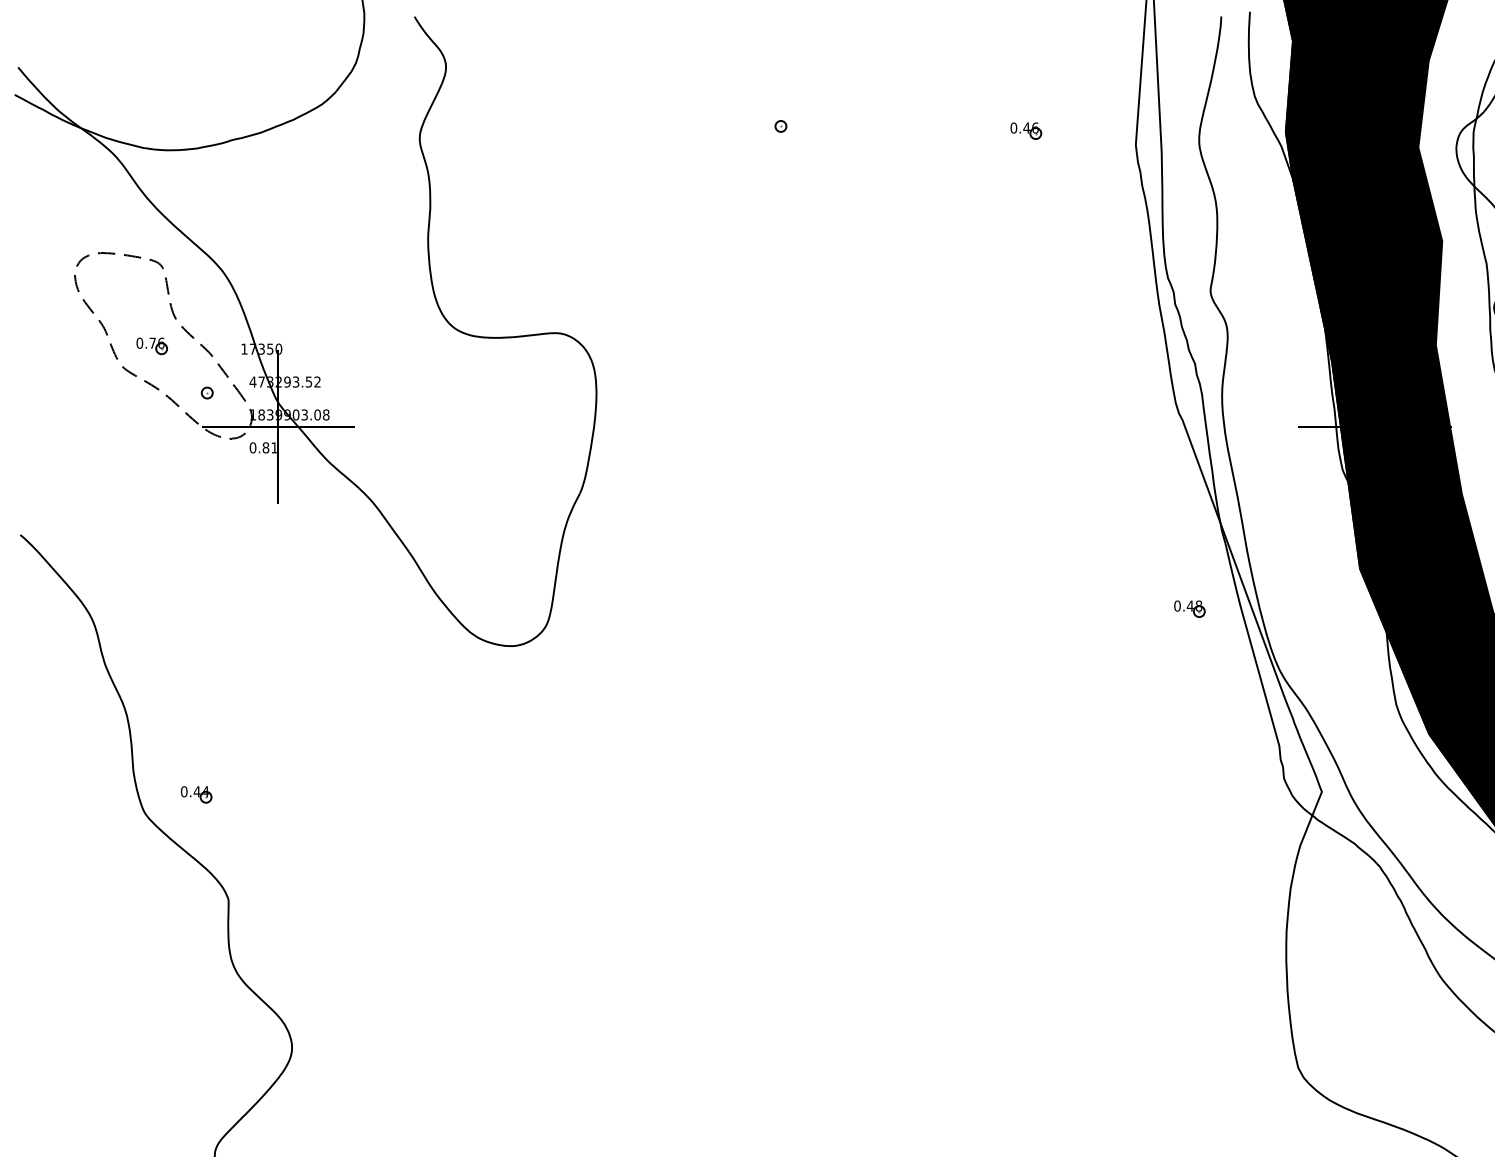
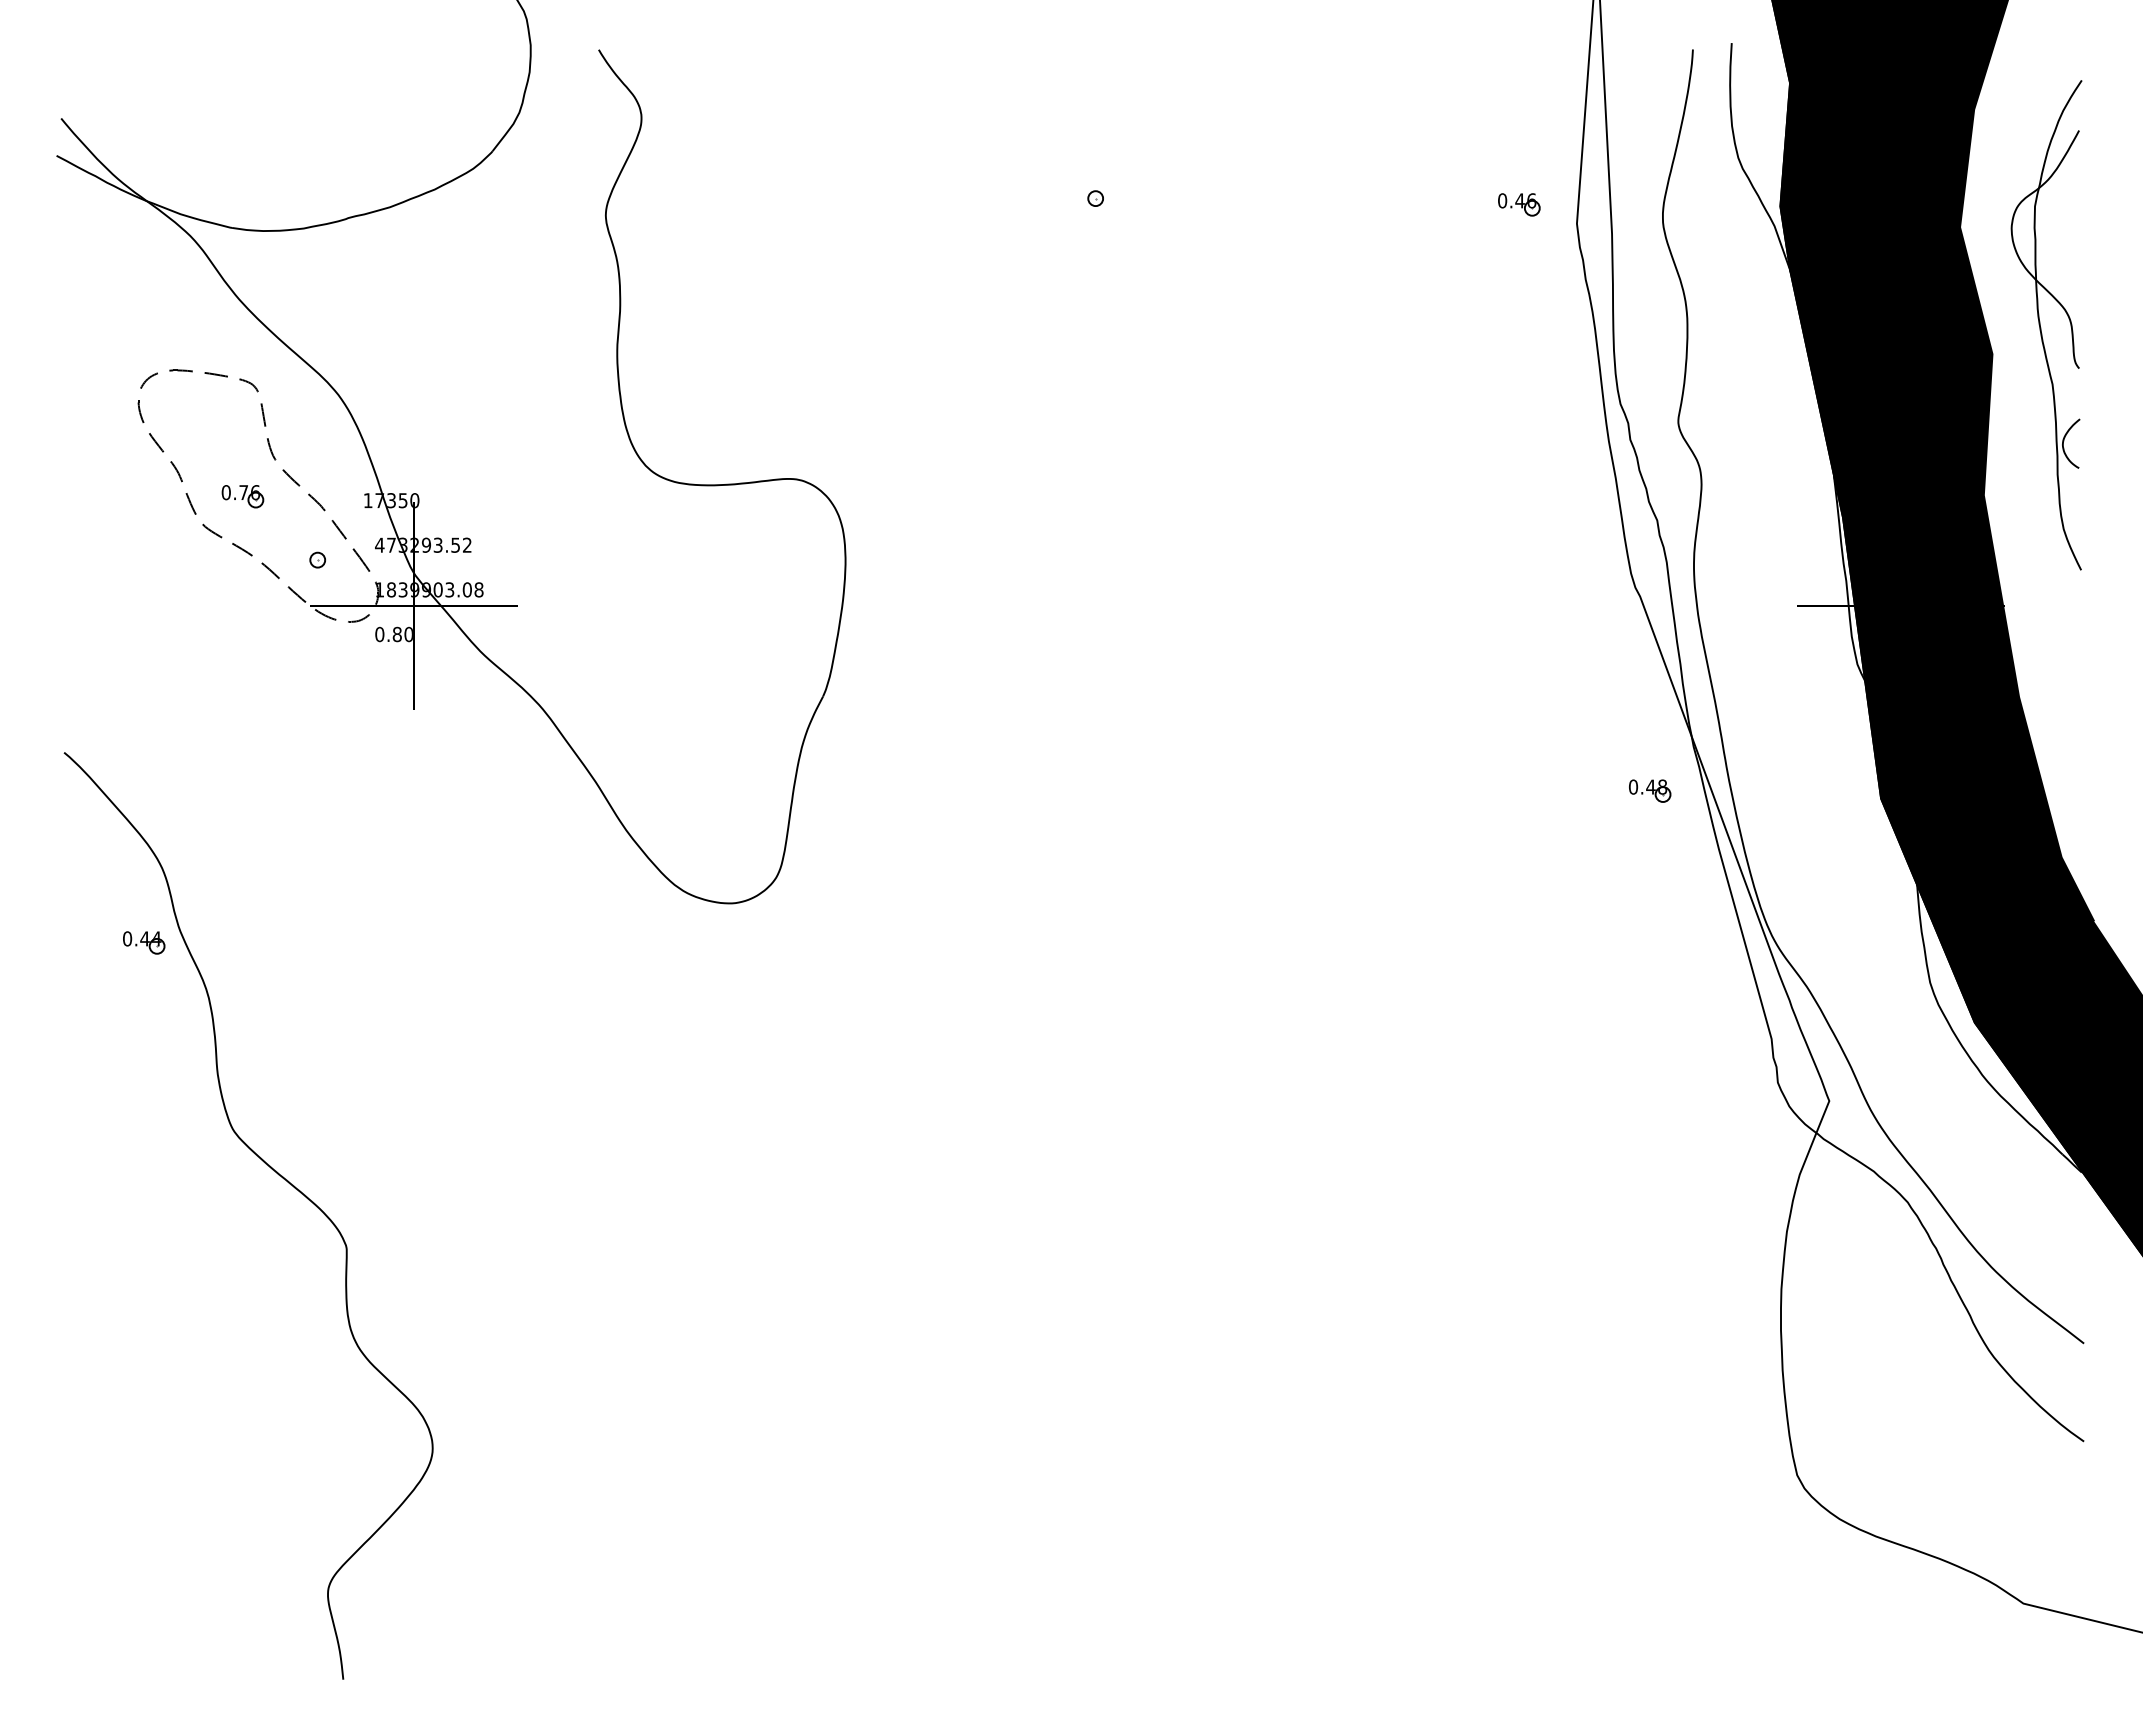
part: (1026, 130) -> (1519, 204), moved
text: (274, 447) -> (408, 634), 0.81 -> 0.80
part: (1190, 608) -> (1650, 790), moved
part: (196, 794) -> (144, 942), moved

